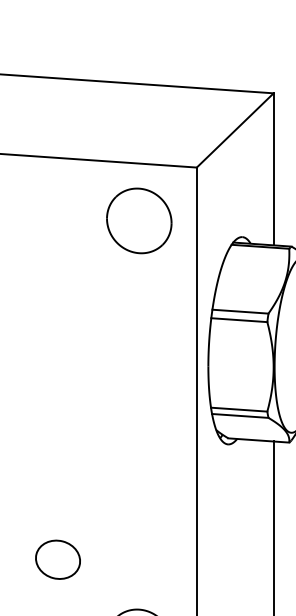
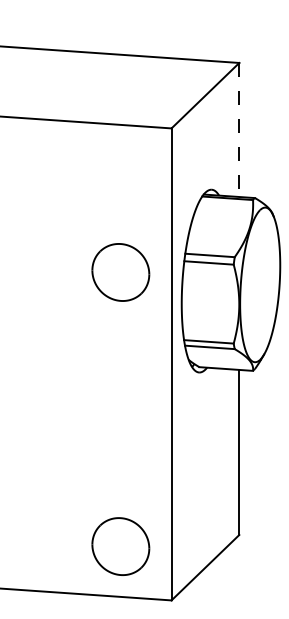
line: (273, 169) -> (239, 130), solid -> dashed
part: (138, 220) -> (120, 272), moved
part: (57, 558) -> (48, 473), removed

